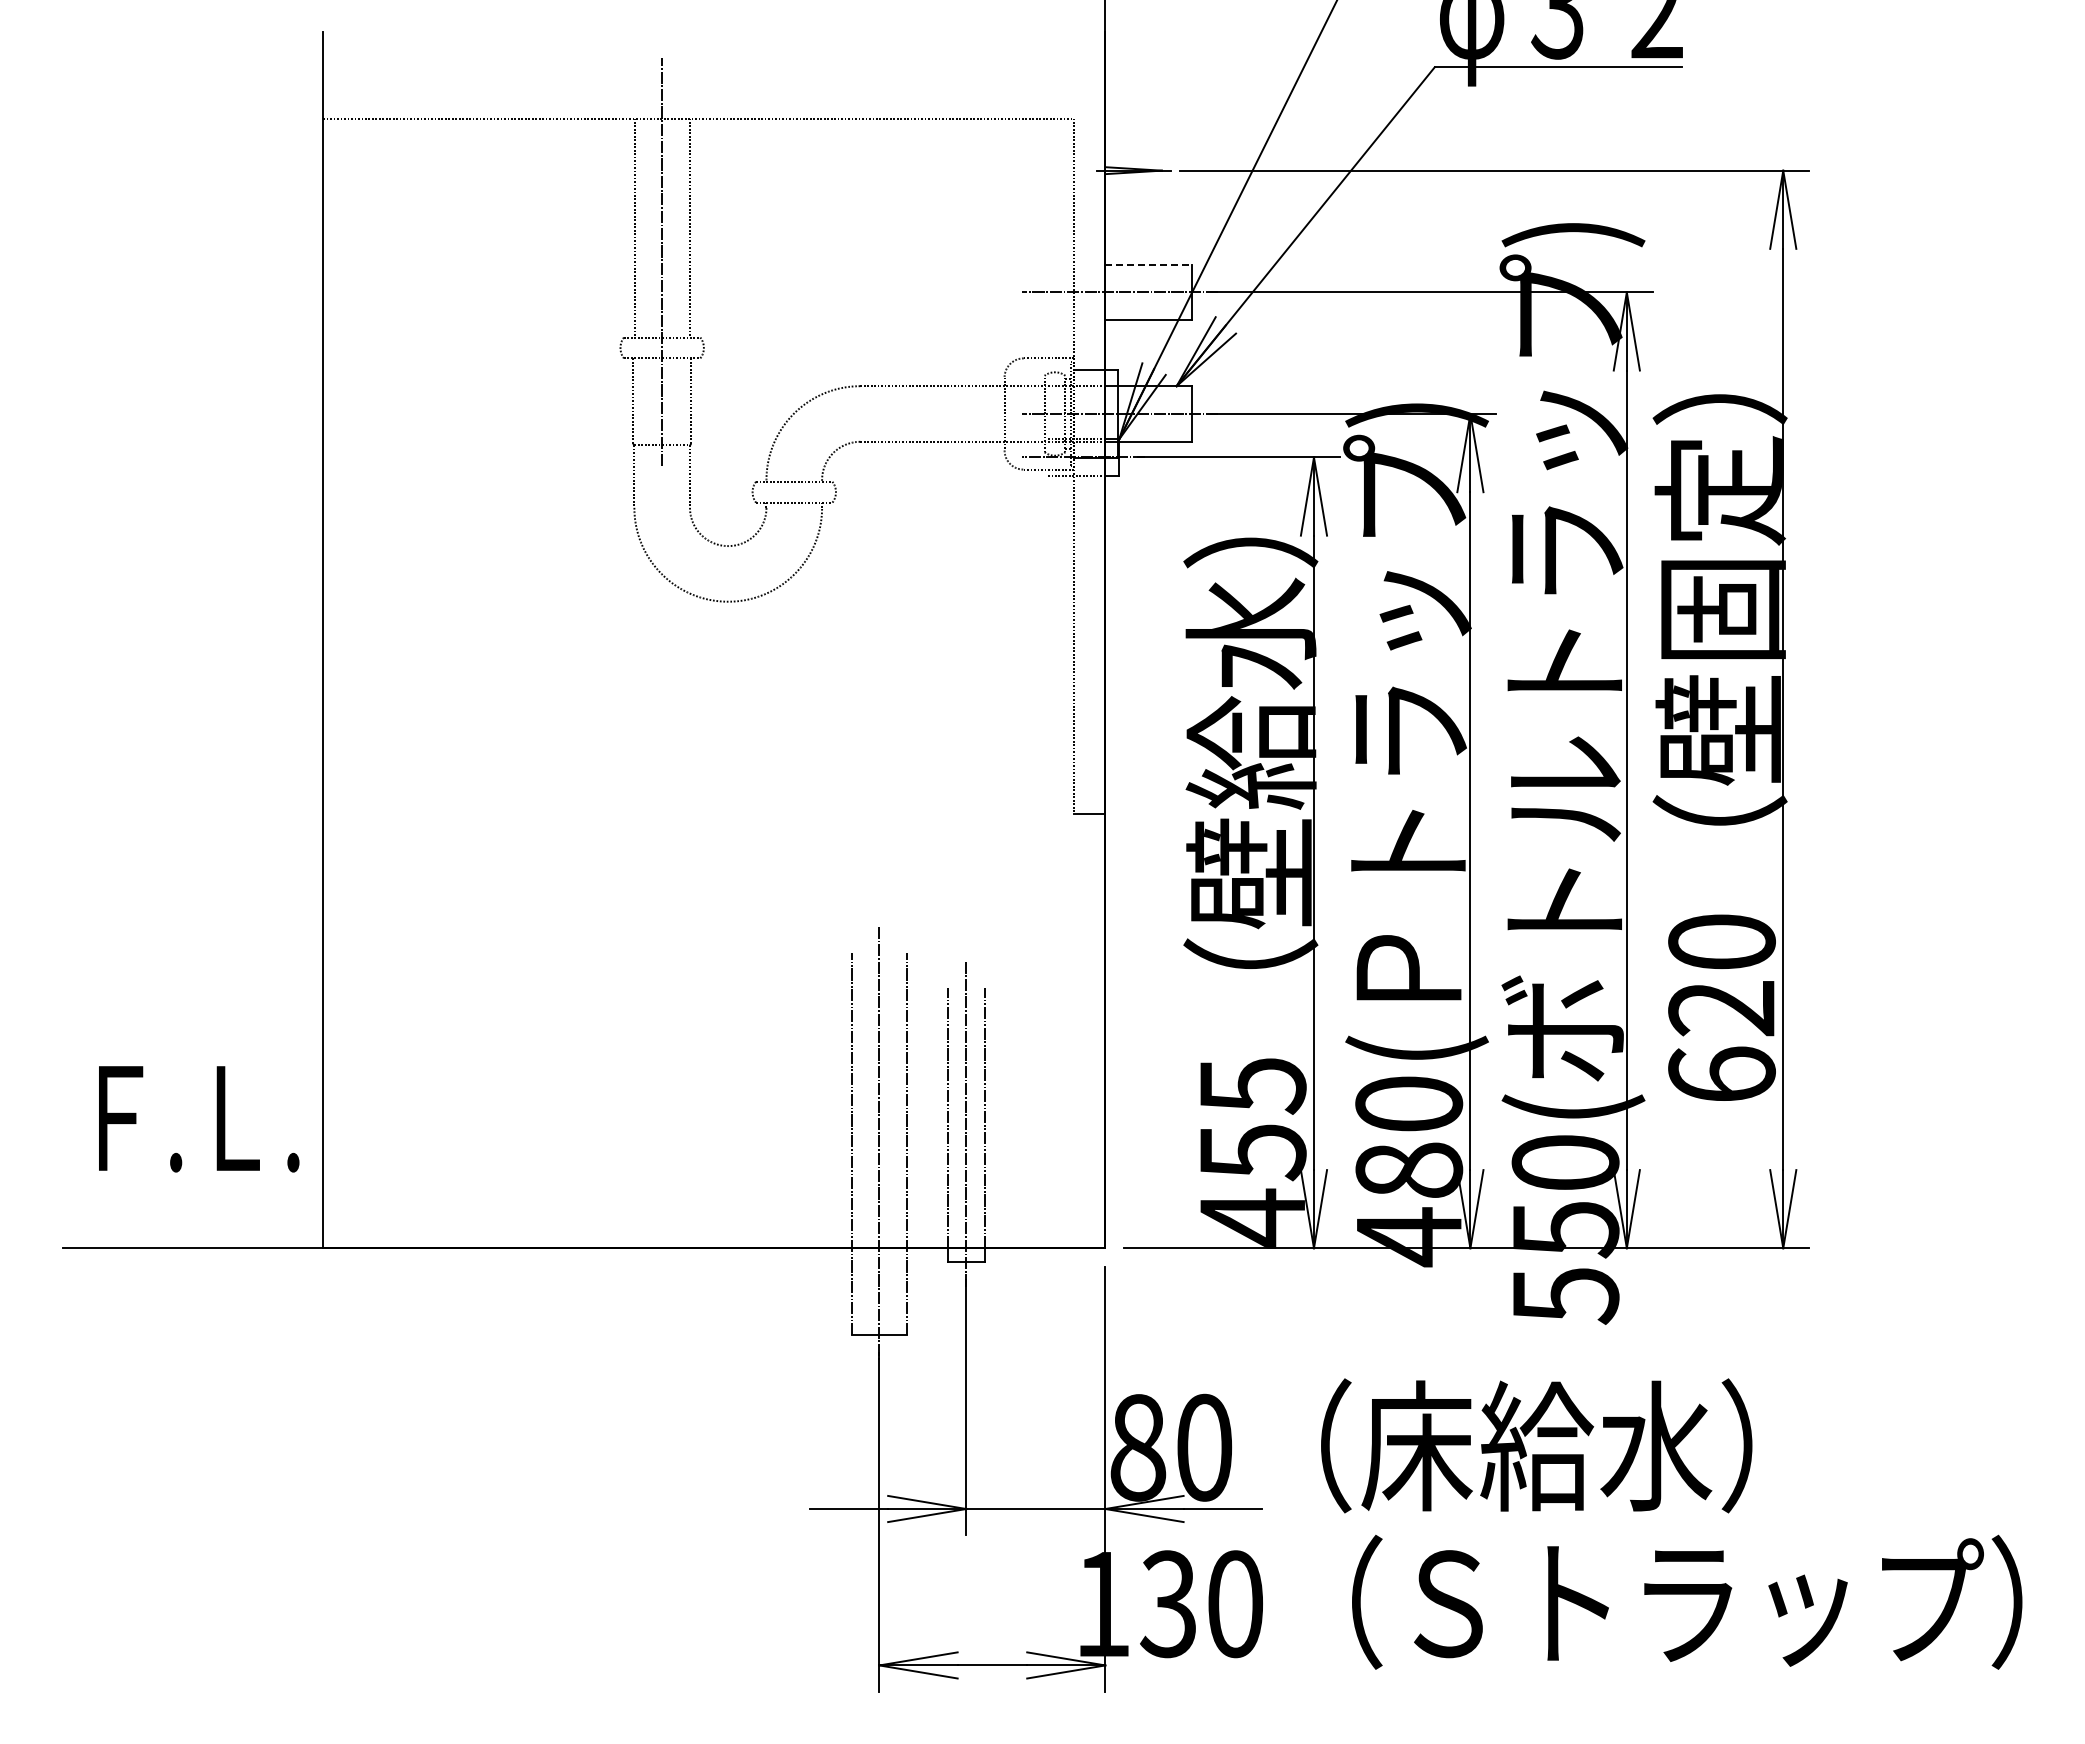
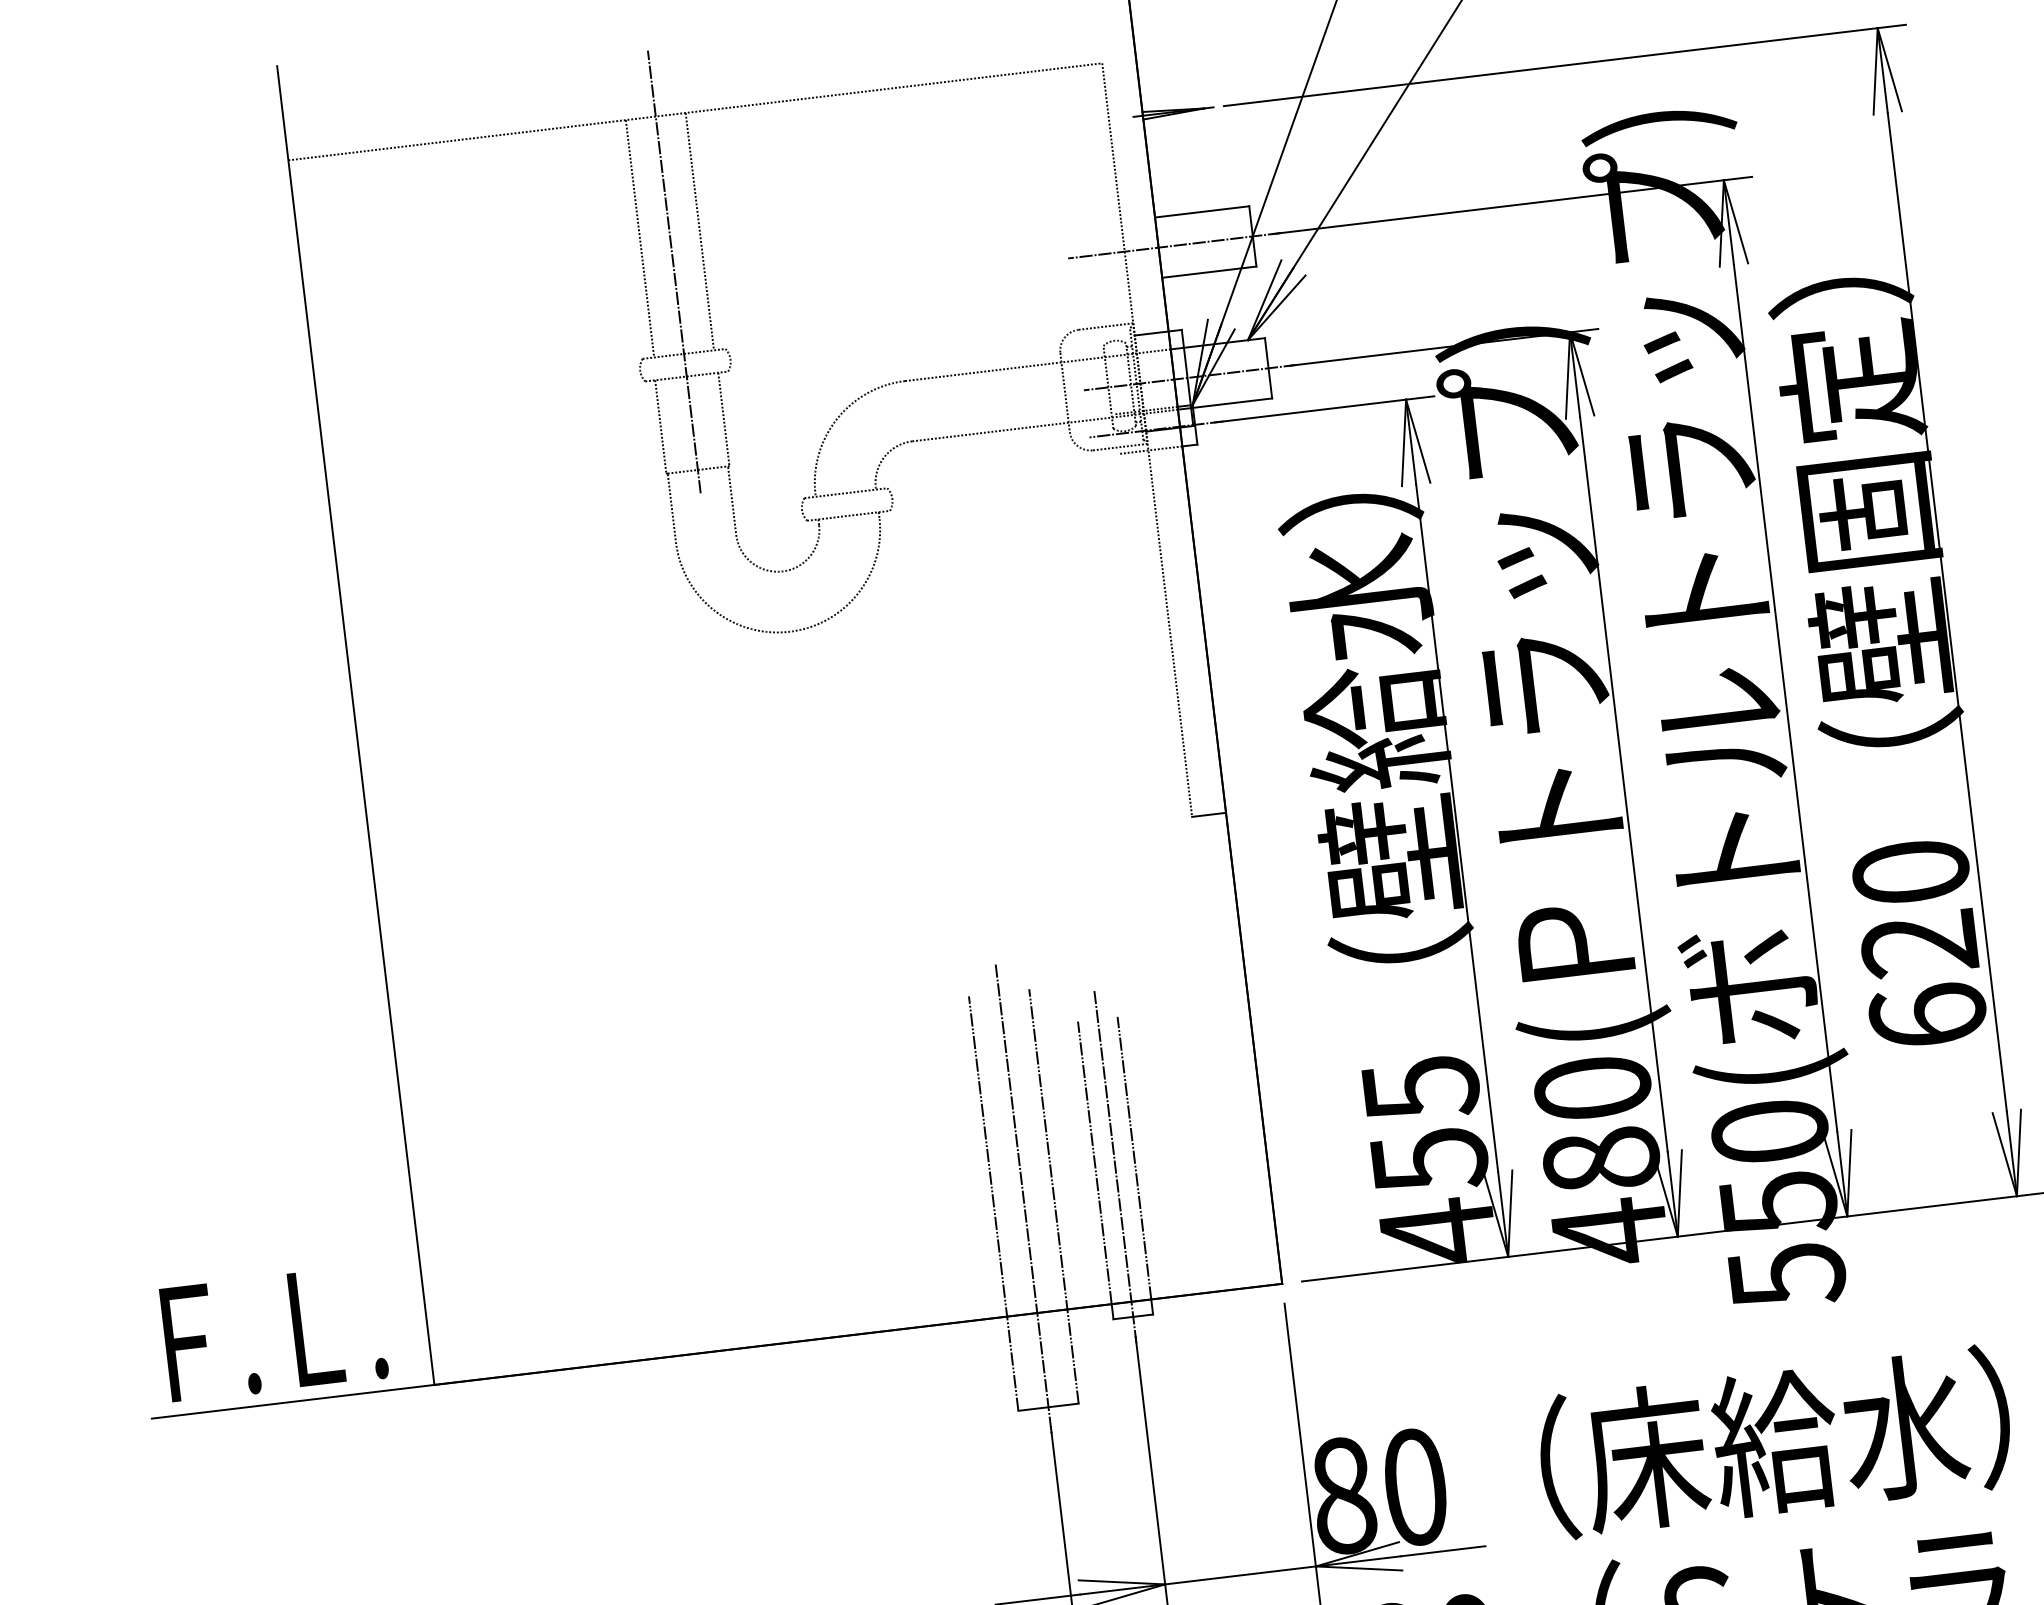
line: (1149, 264) -> (1202, 211), dashed -> solid
text: (199, 1119) -> (274, 1333), moved

